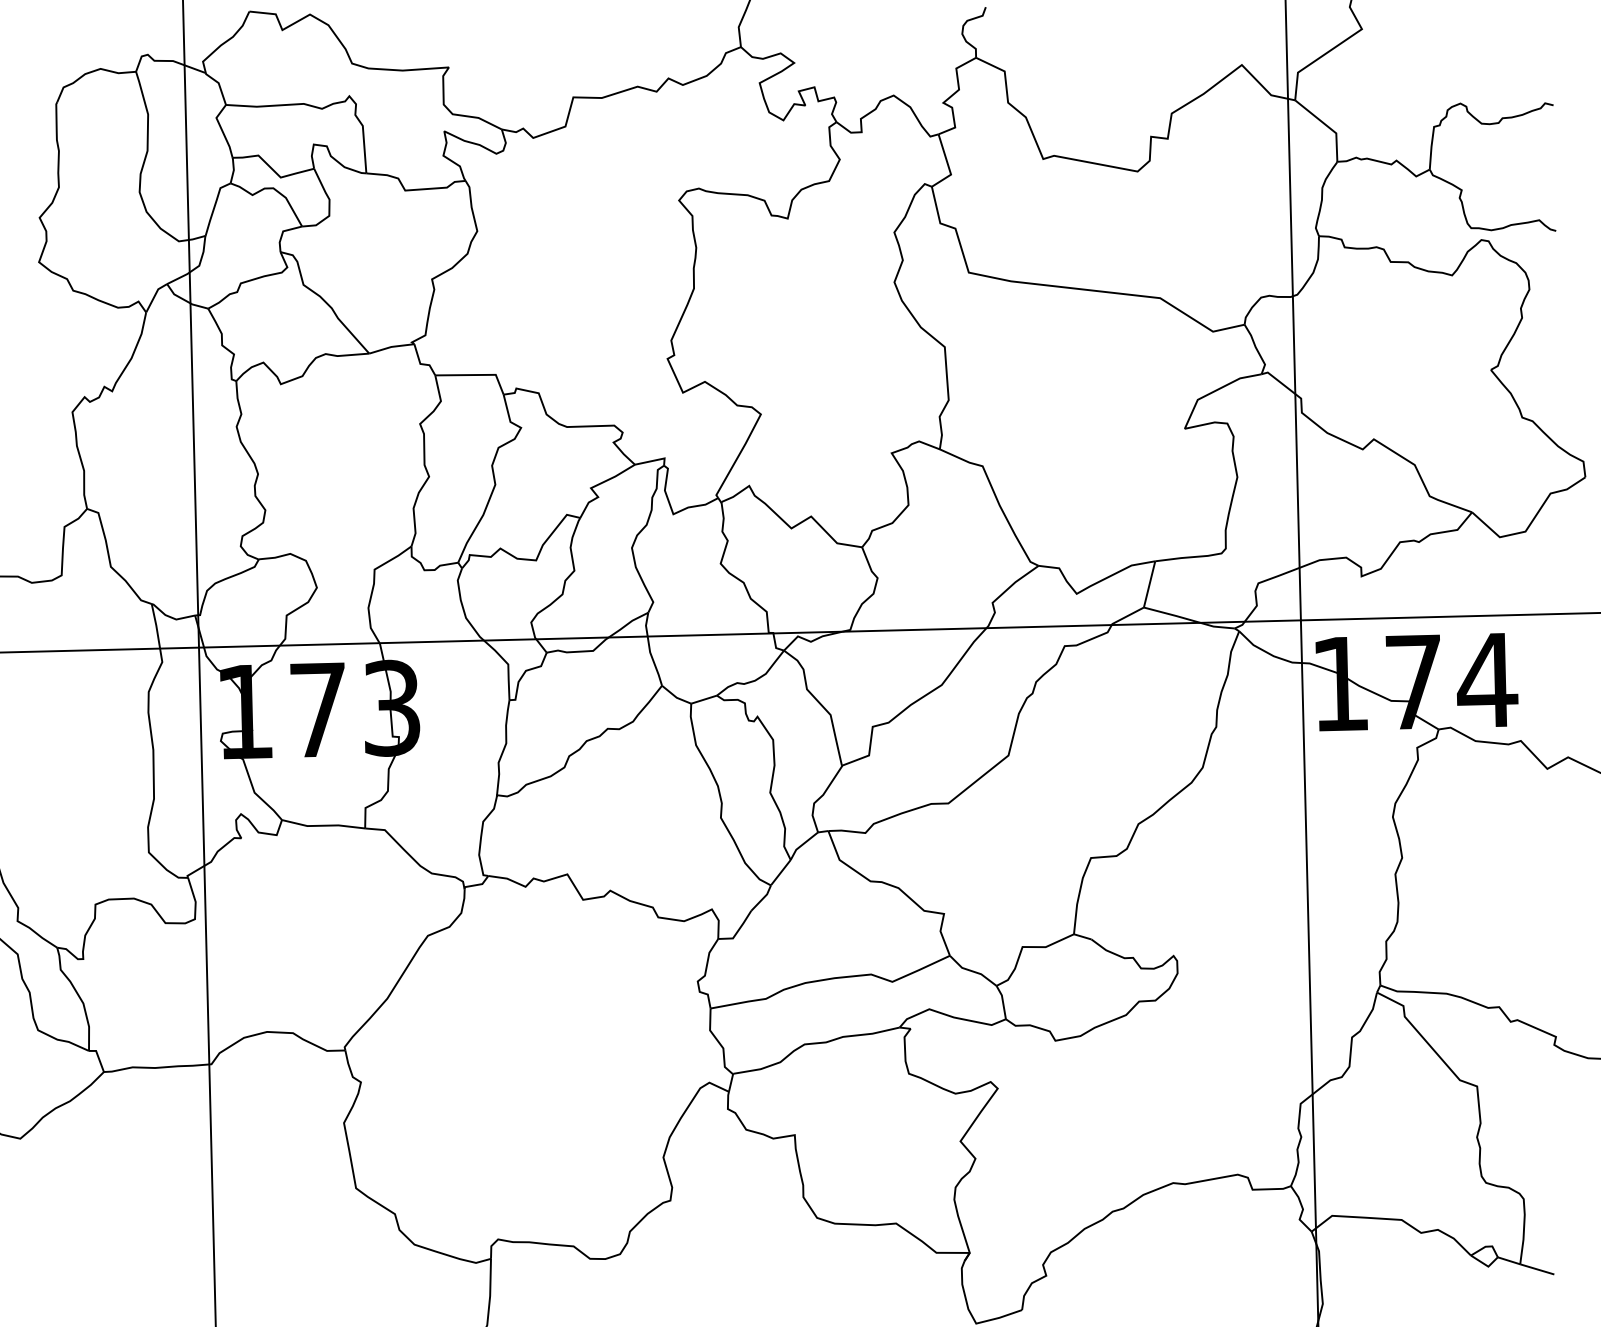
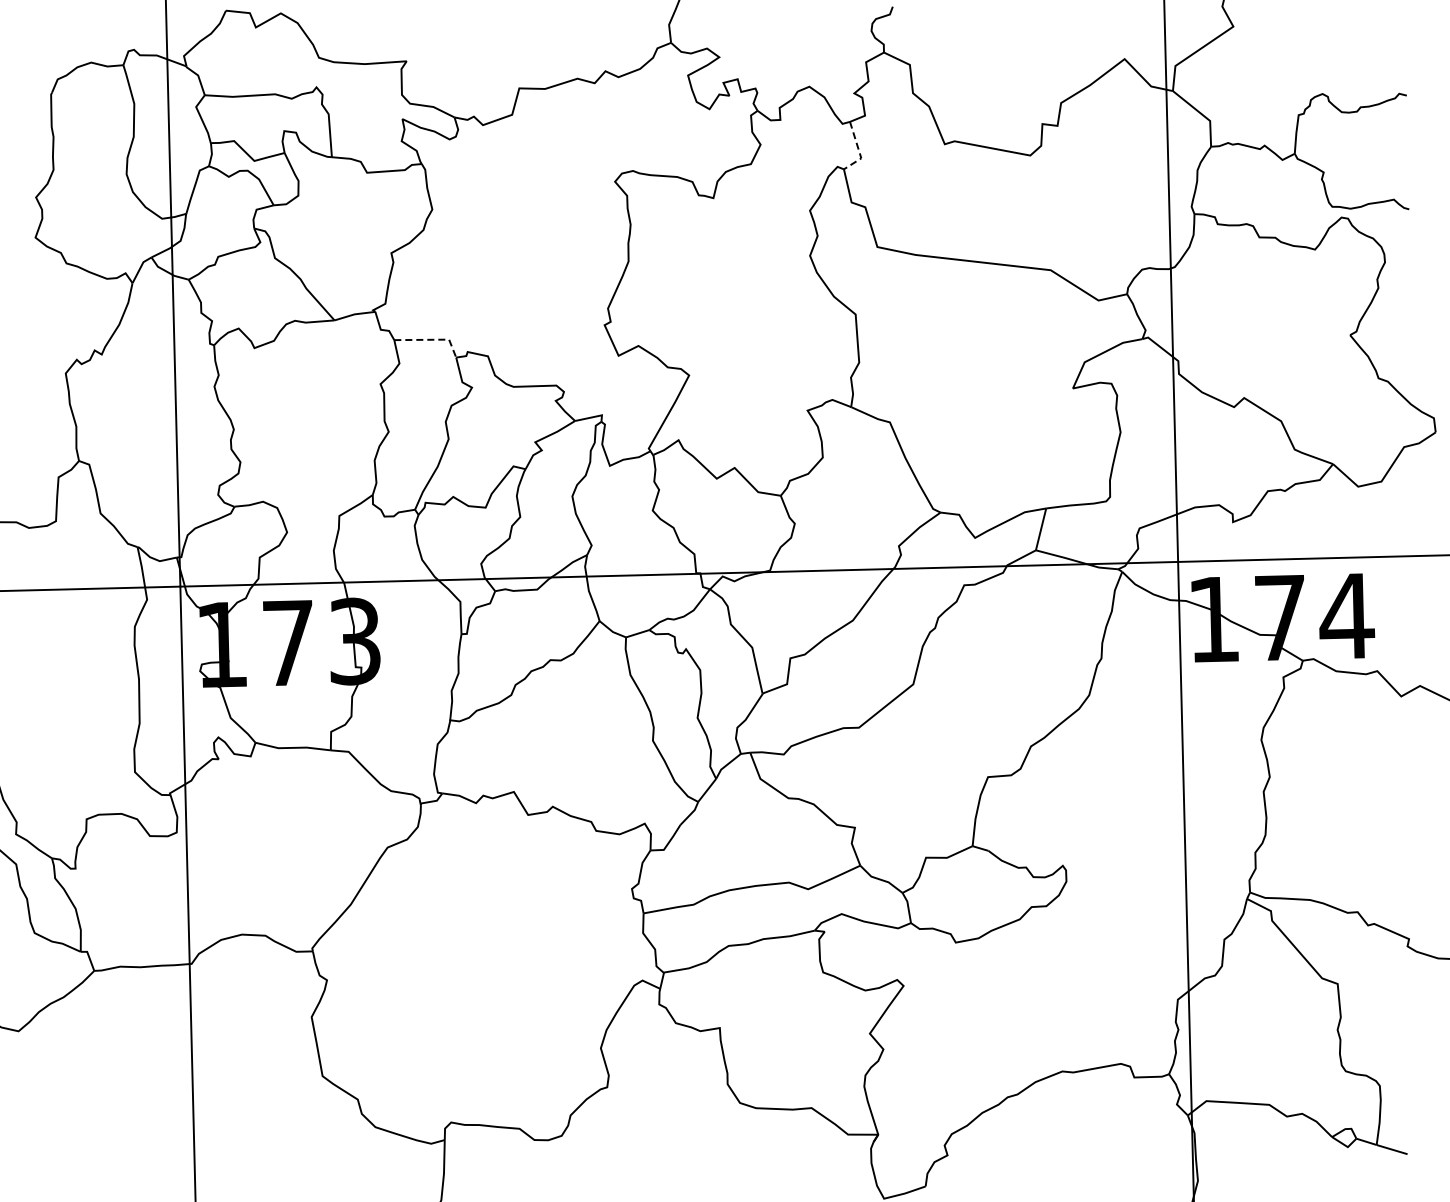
line: (949, 165) -> (859, 150), solid -> dashed
line: (477, 374) -> (432, 339), solid -> dashed

